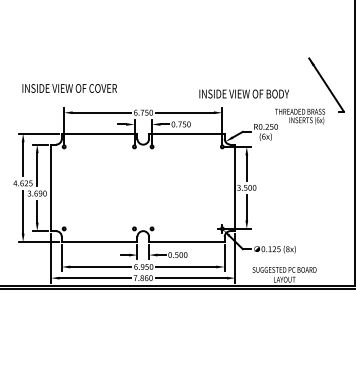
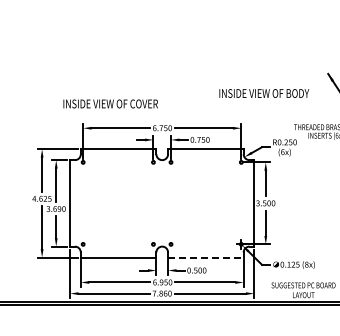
text: (69, 88) -> (110, 103), moved
text: (243, 93) -> (263, 92), moved
line: (186, 242) -> (205, 257), solid -> dashed

